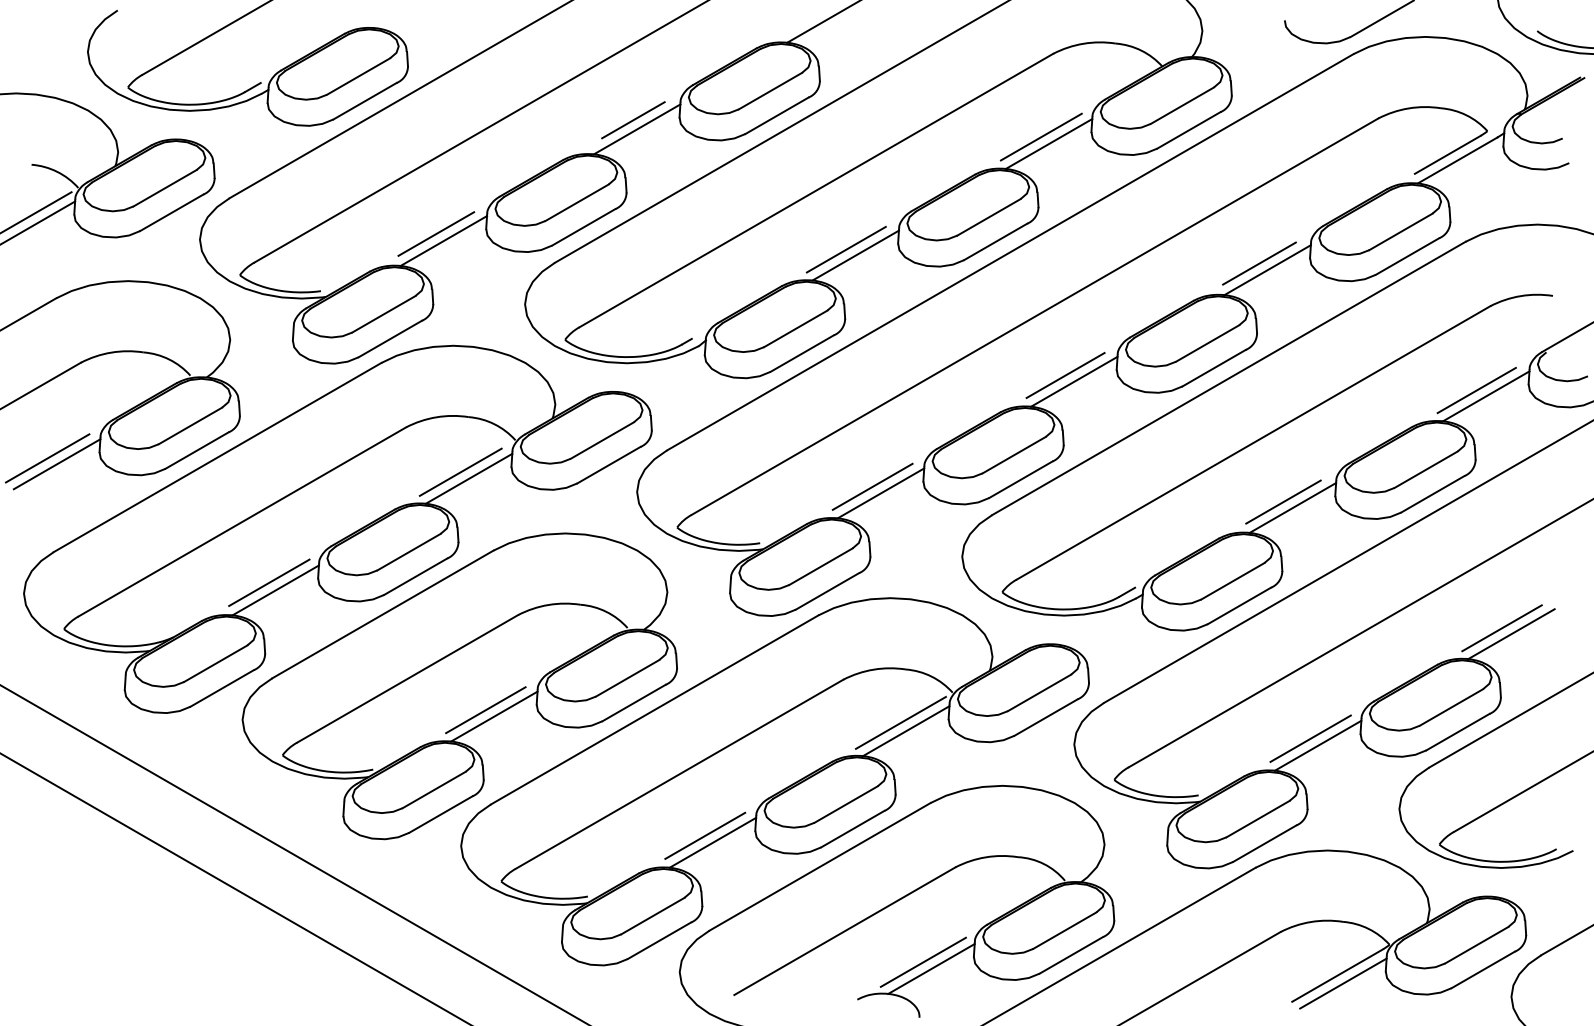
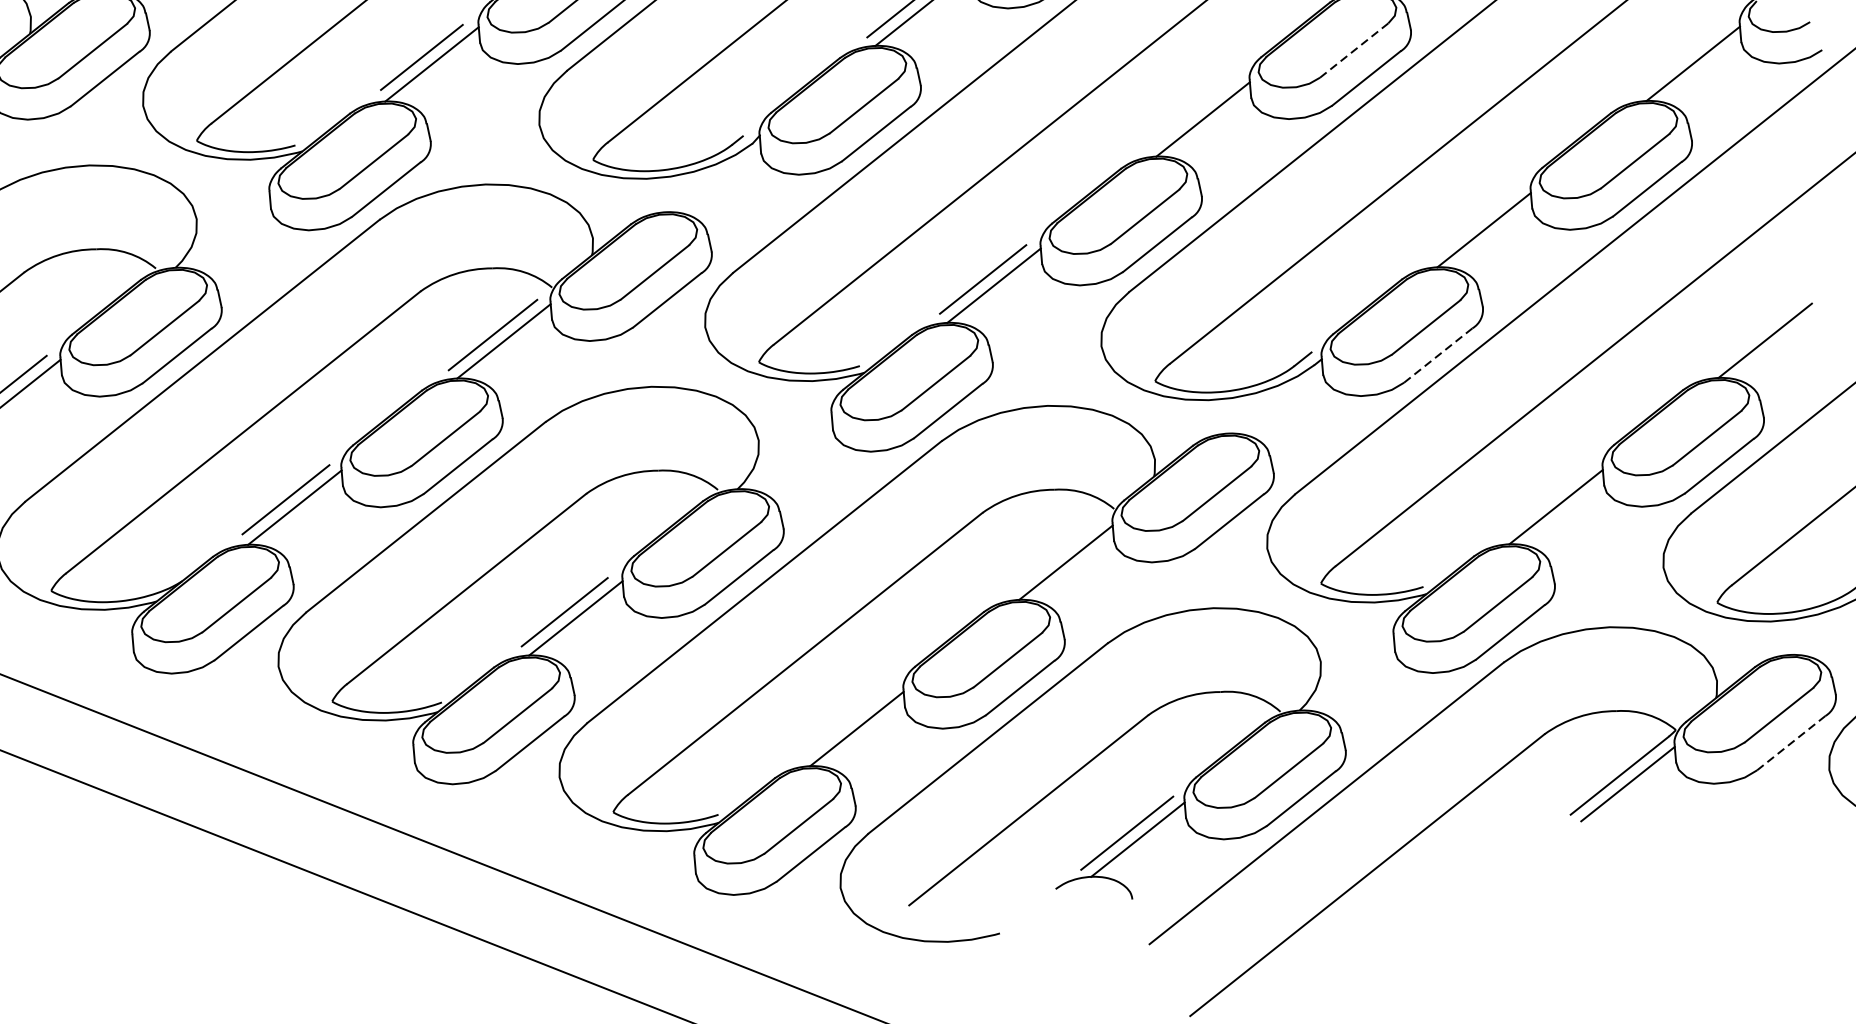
line: (1208, 343) -> (1355, 50), solid -> dashed
line: (1065, 375) -> (1191, 113), removed
line: (1476, 390) -> (1680, 58), removed
line: (1283, 501) -> (1471, 224), removed
line: (1239, 605) -> (1438, 355), solid -> dashed
line: (1501, 628) -> (1752, 335), removed
line: (900, 722) -> (1057, 553), removed
line: (1310, 738) -> (1545, 499), removed
line: (705, 835) -> (846, 721), removed
line: (1483, 969) -> (1791, 742), solid -> dashed

